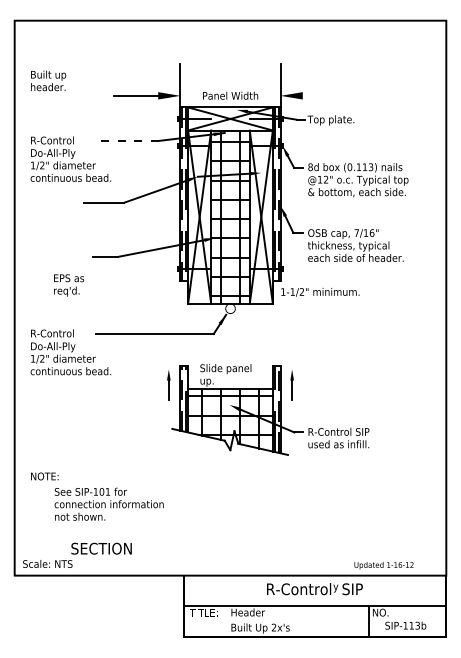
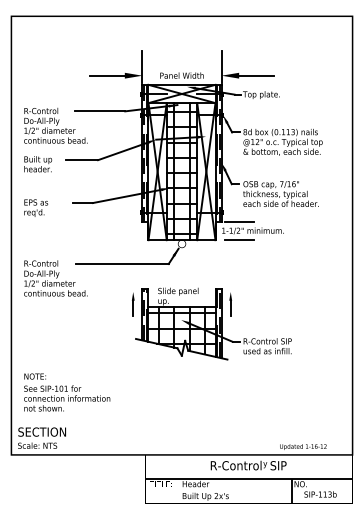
text: (48, 80) -> (38, 163), moved
line: (324, 95) -> (256, 75), added
line: (126, 140) -> (99, 111), dashed -> solid
line: (302, 280) -> (238, 221), added
text: (69, 285) -> (36, 208), moved
line: (302, 303) -> (238, 239), added
text: (108, 503) -> (66, 397), moved
text: (101, 548) -> (42, 431), moved

